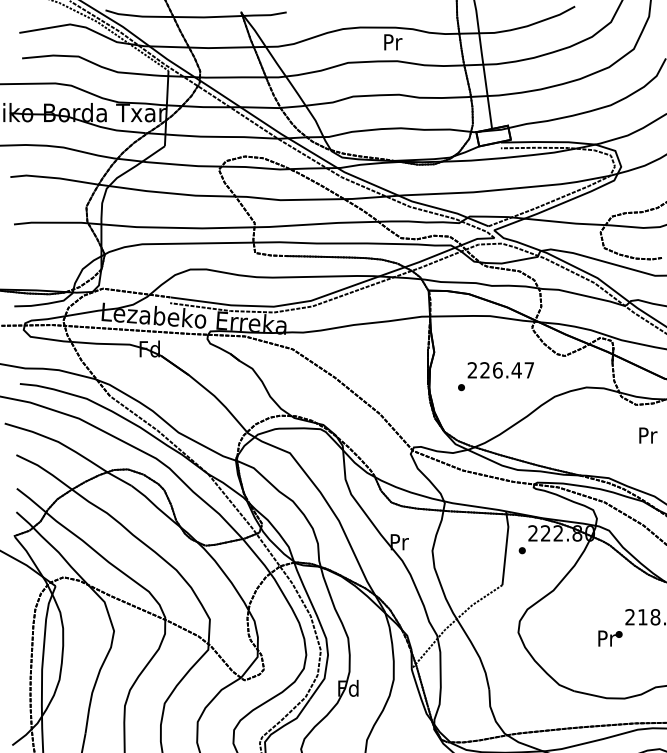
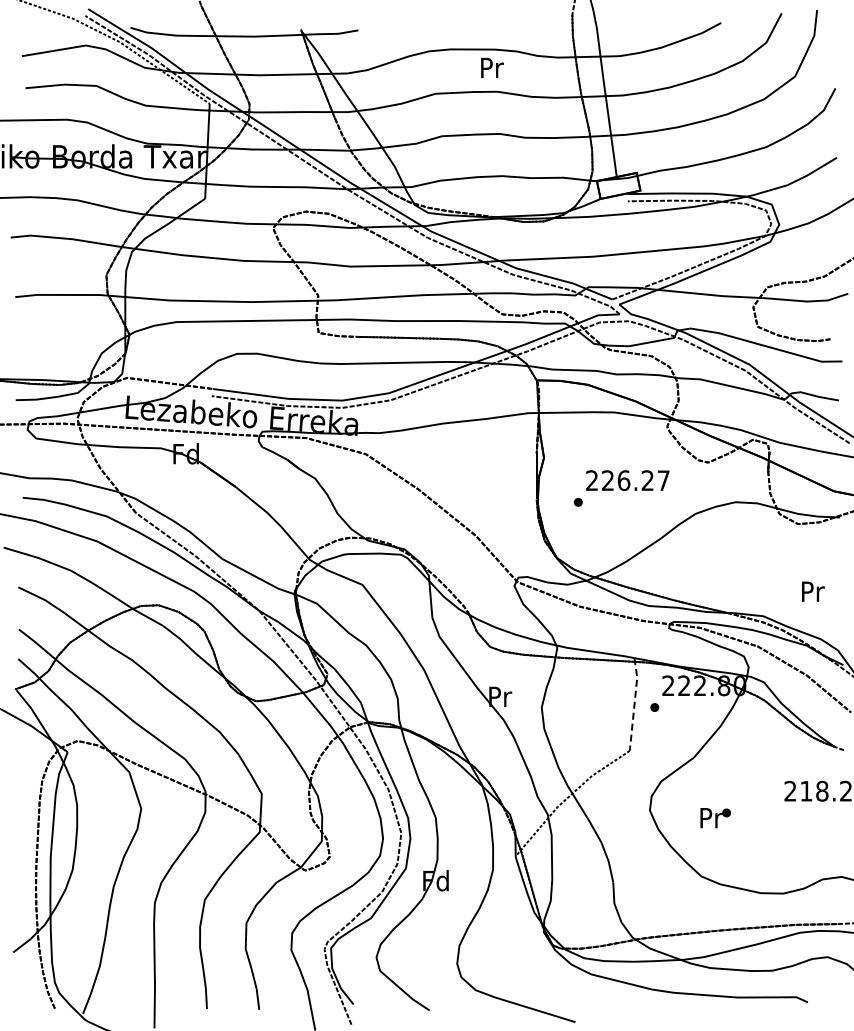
text: (516, 370) -> (647, 480), 226.47 -> 226.27
text: (648, 435) -> (813, 591), moved
line: (506, 548) -> (634, 704), solid -> dashed
text: (610, 638) -> (715, 818), moved

